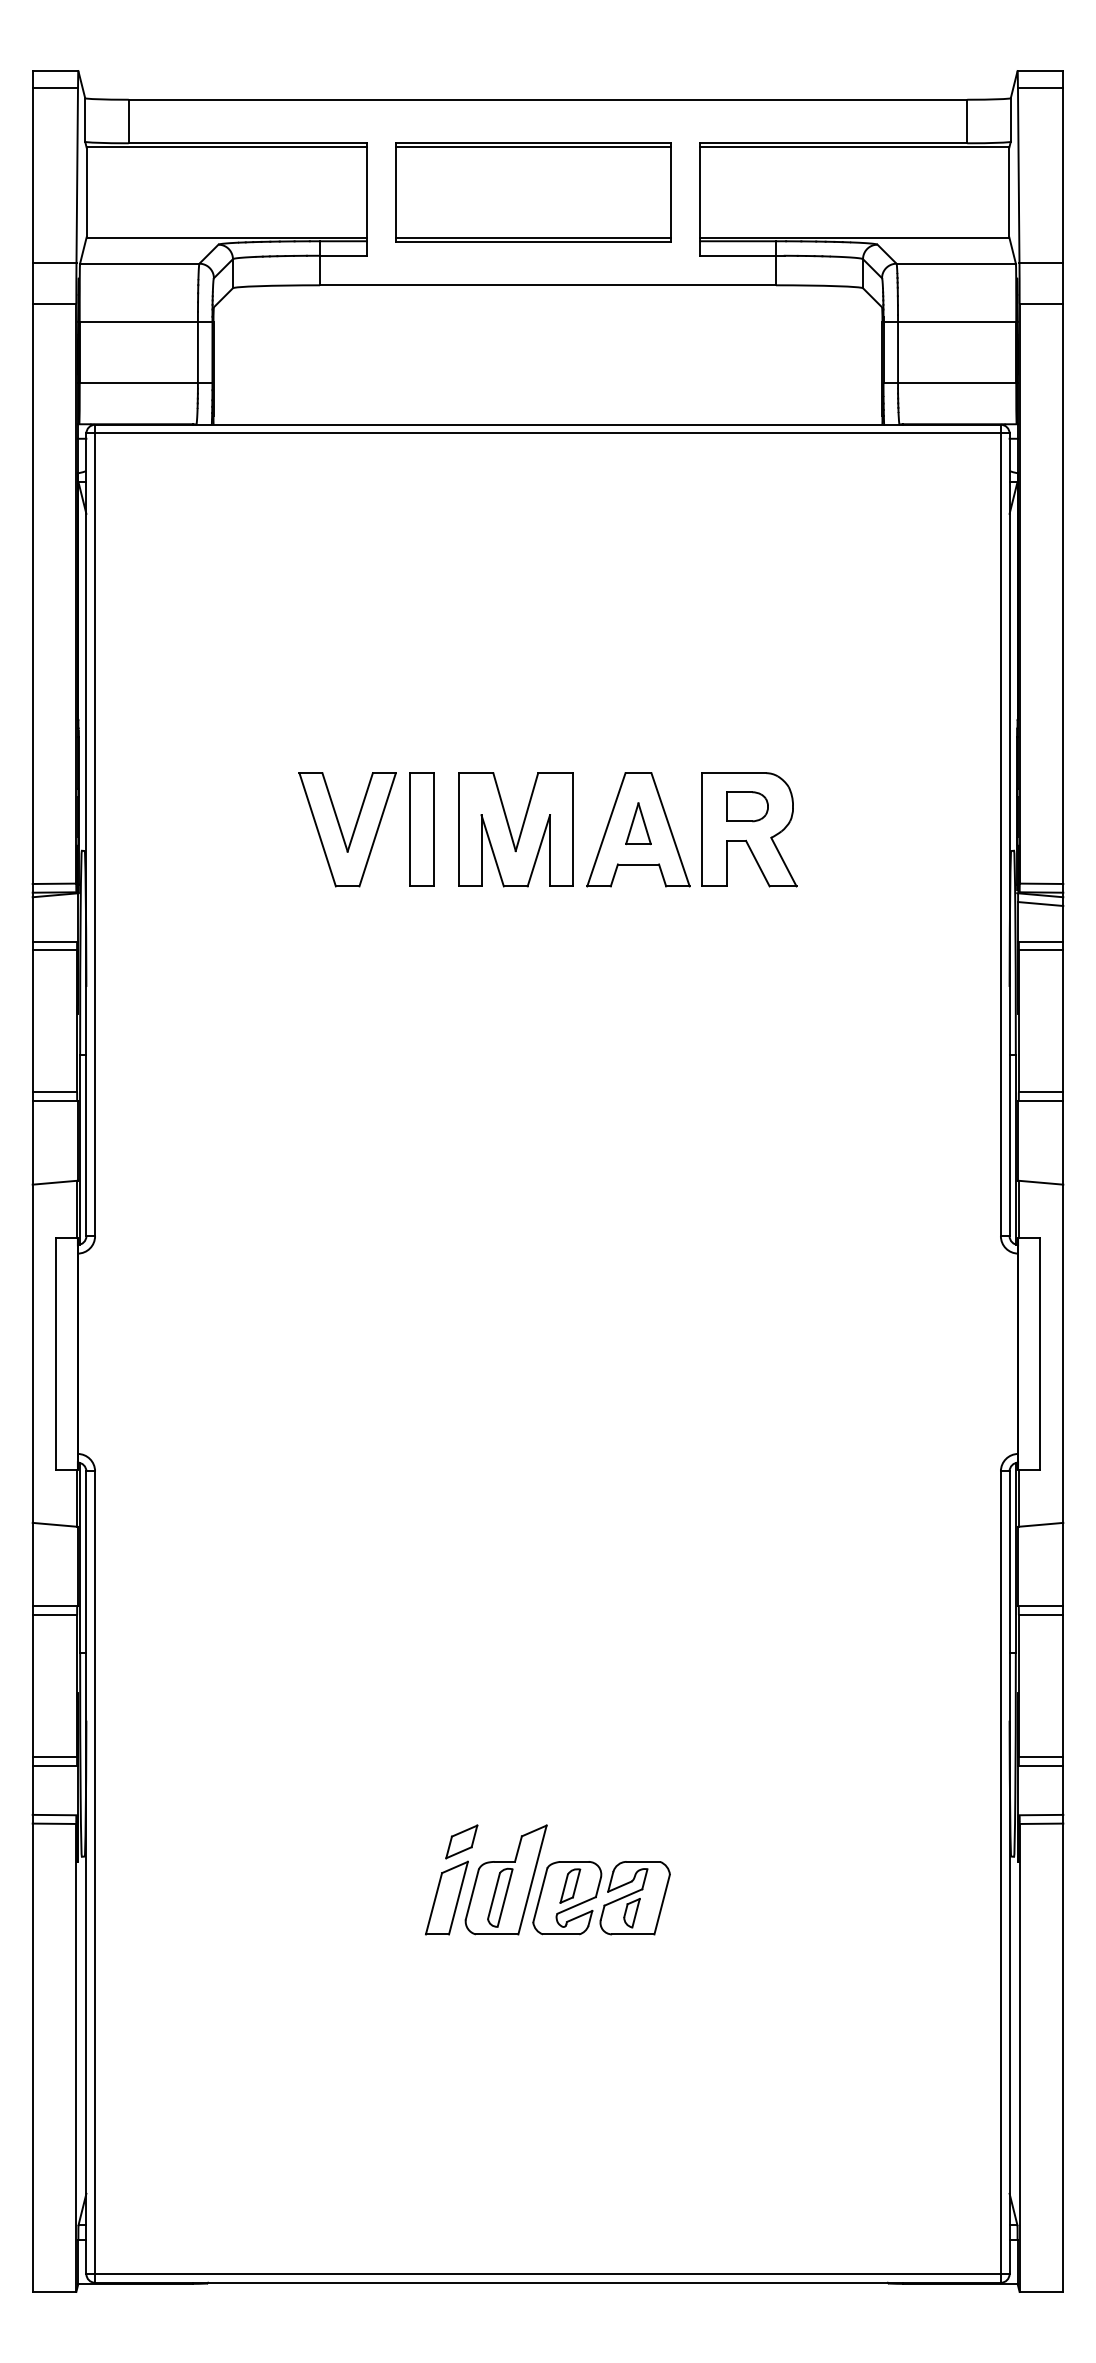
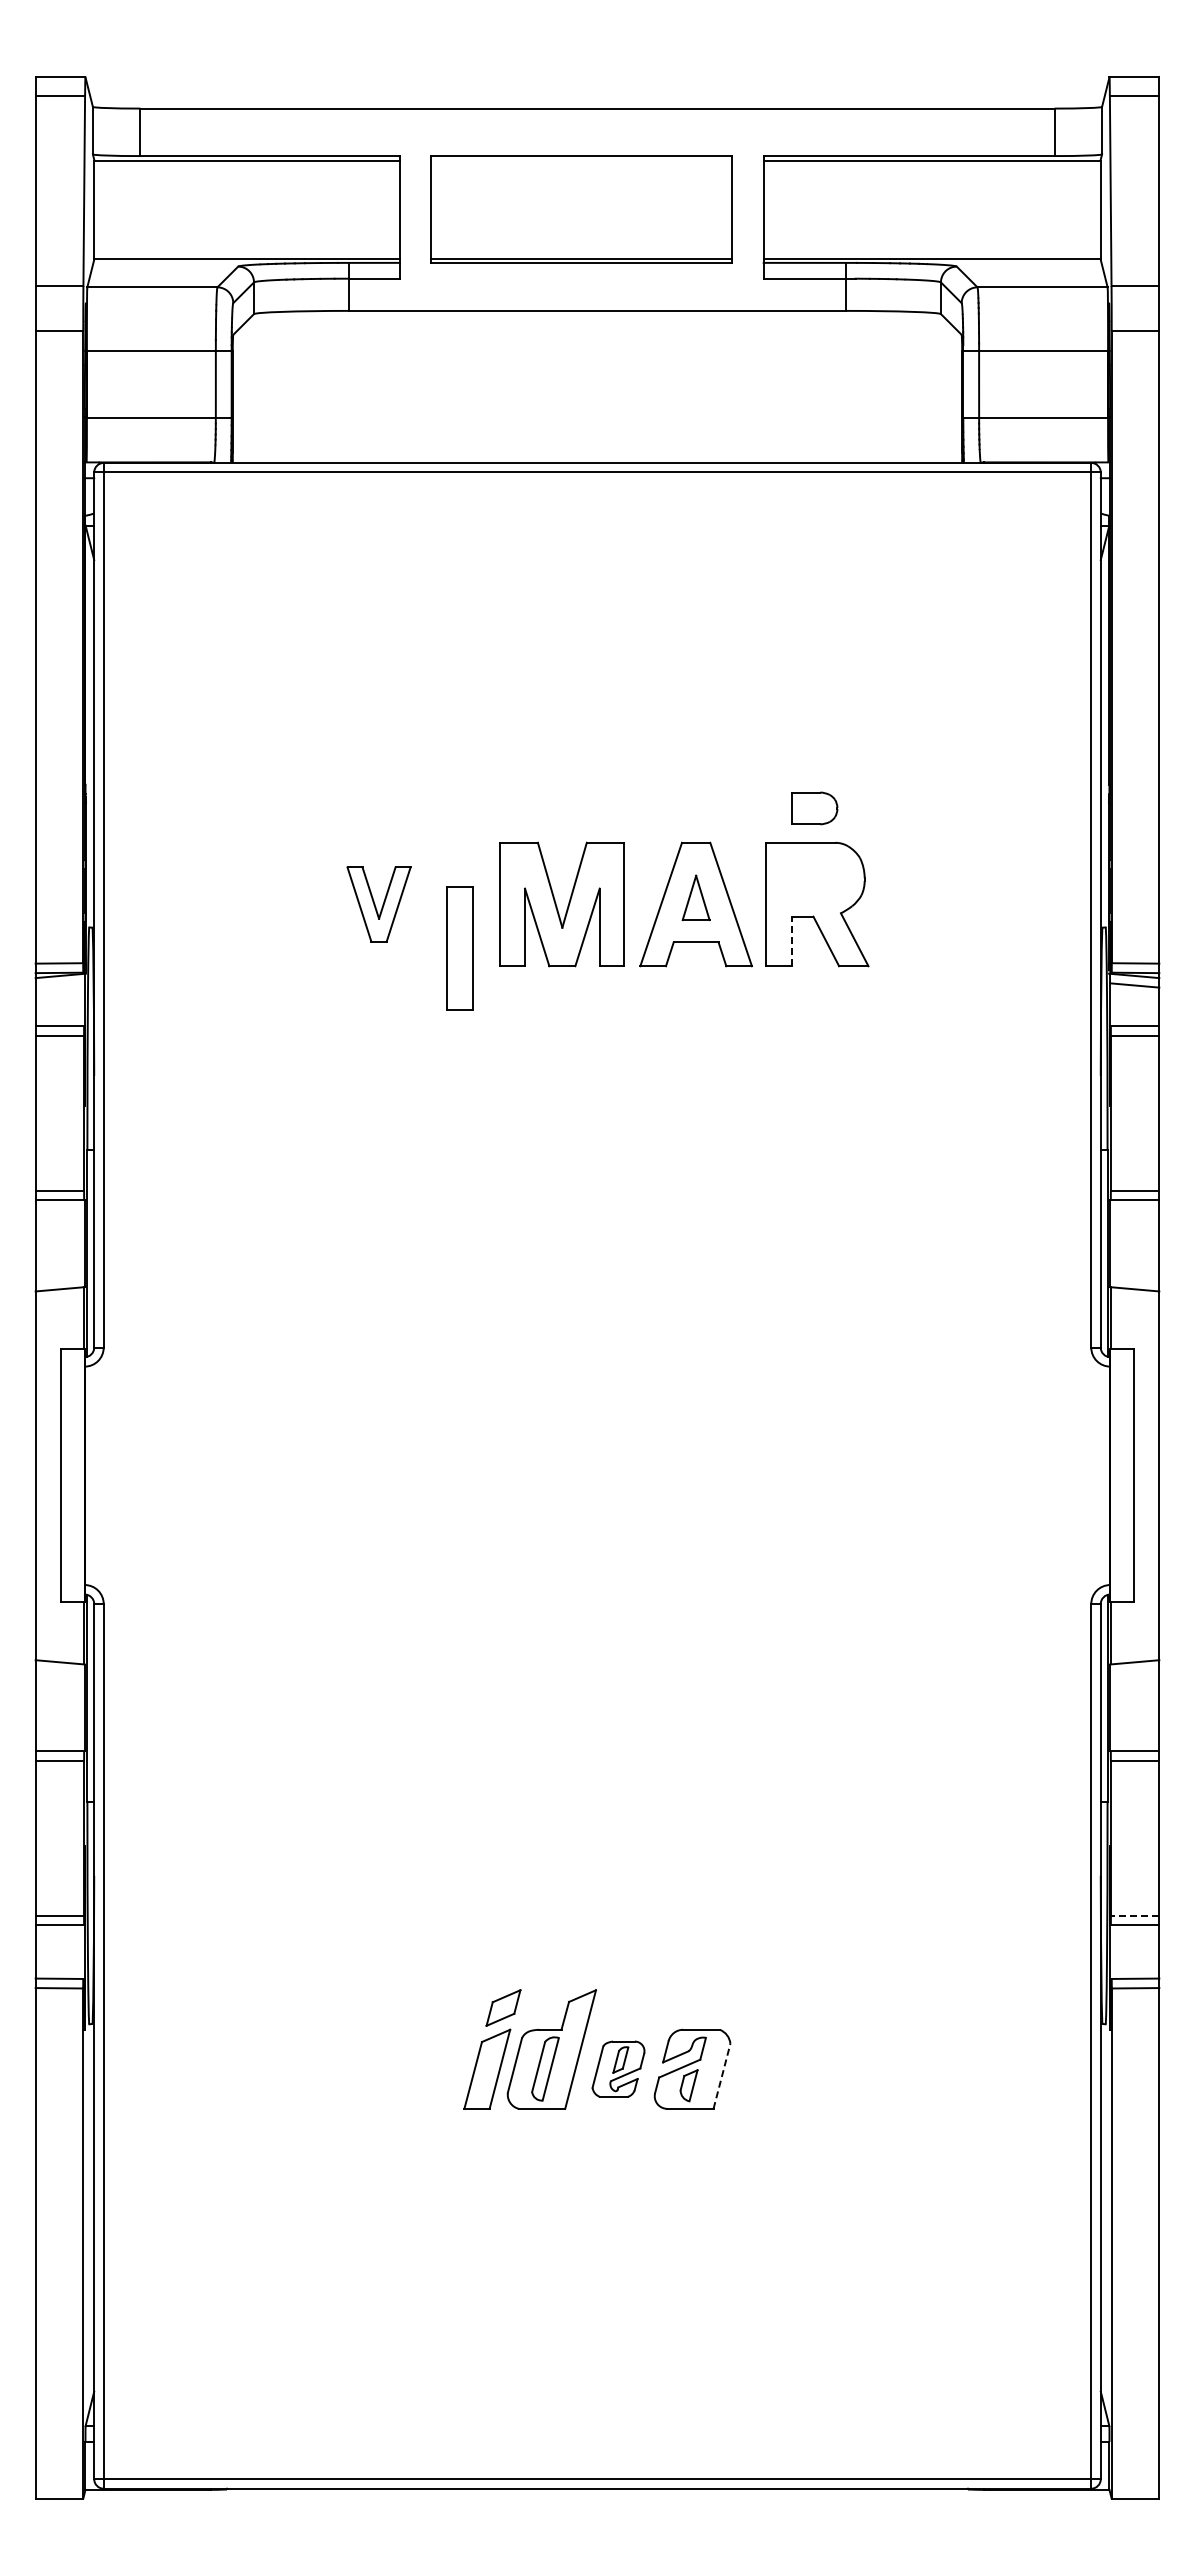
line: (533, 147) -> (581, 160), removed
part: (747, 806) -> (814, 808), moved
part: (347, 829) -> (378, 904), size x0.6
part: (421, 829) -> (459, 948), moved
line: (726, 863) -> (792, 941), solid -> dashed
line: (1040, 1757) -> (1134, 1915), solid -> dashed
part: (567, 1897) -> (618, 2068), size x0.7
line: (661, 1904) -> (721, 2076), solid -> dashed

